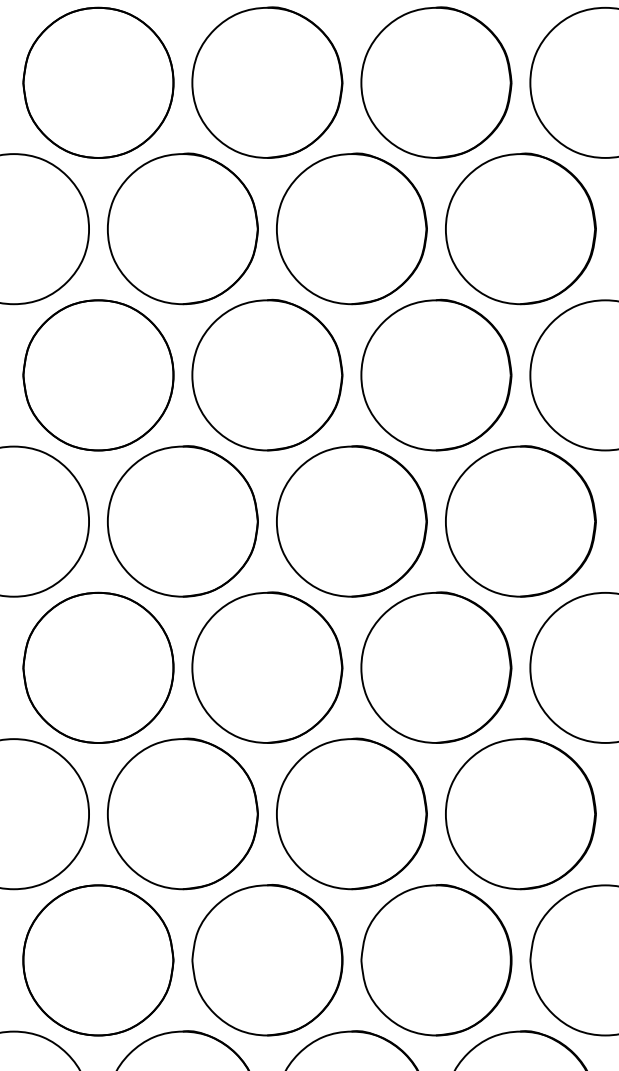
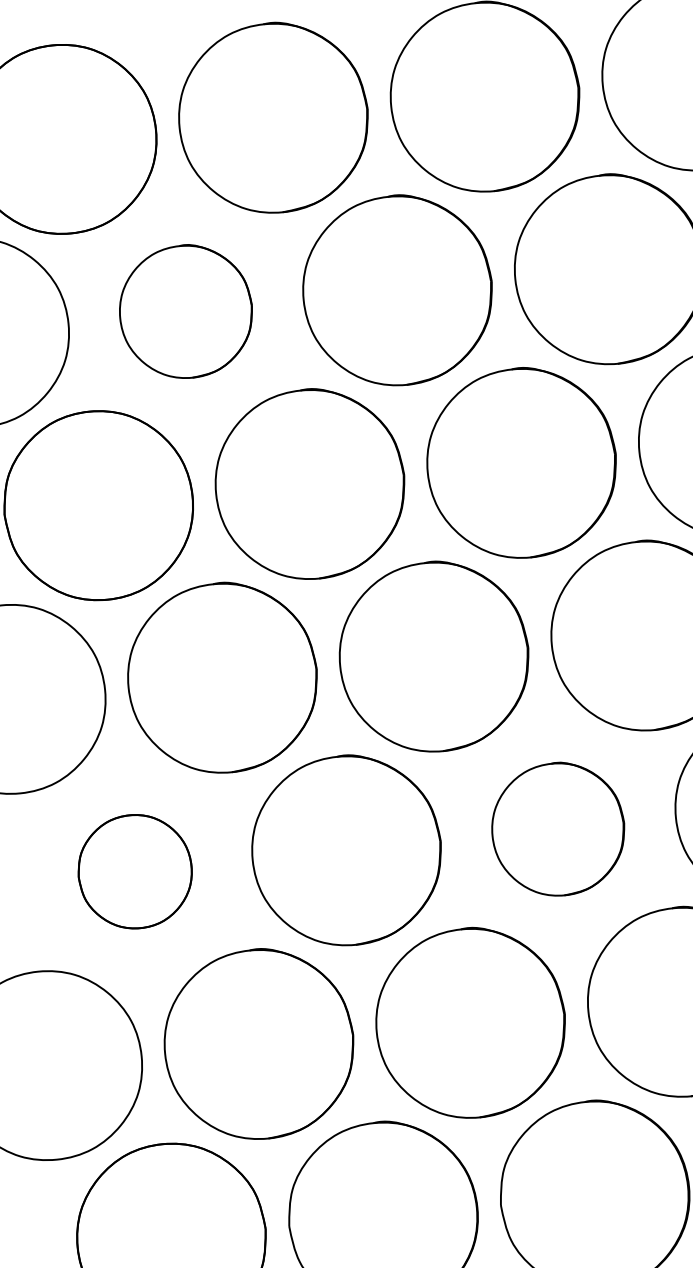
part: (182, 228) -> (185, 311), size x0.7
part: (98, 667) -> (135, 871), size x0.6
part: (436, 667) -> (558, 829), size x0.7

